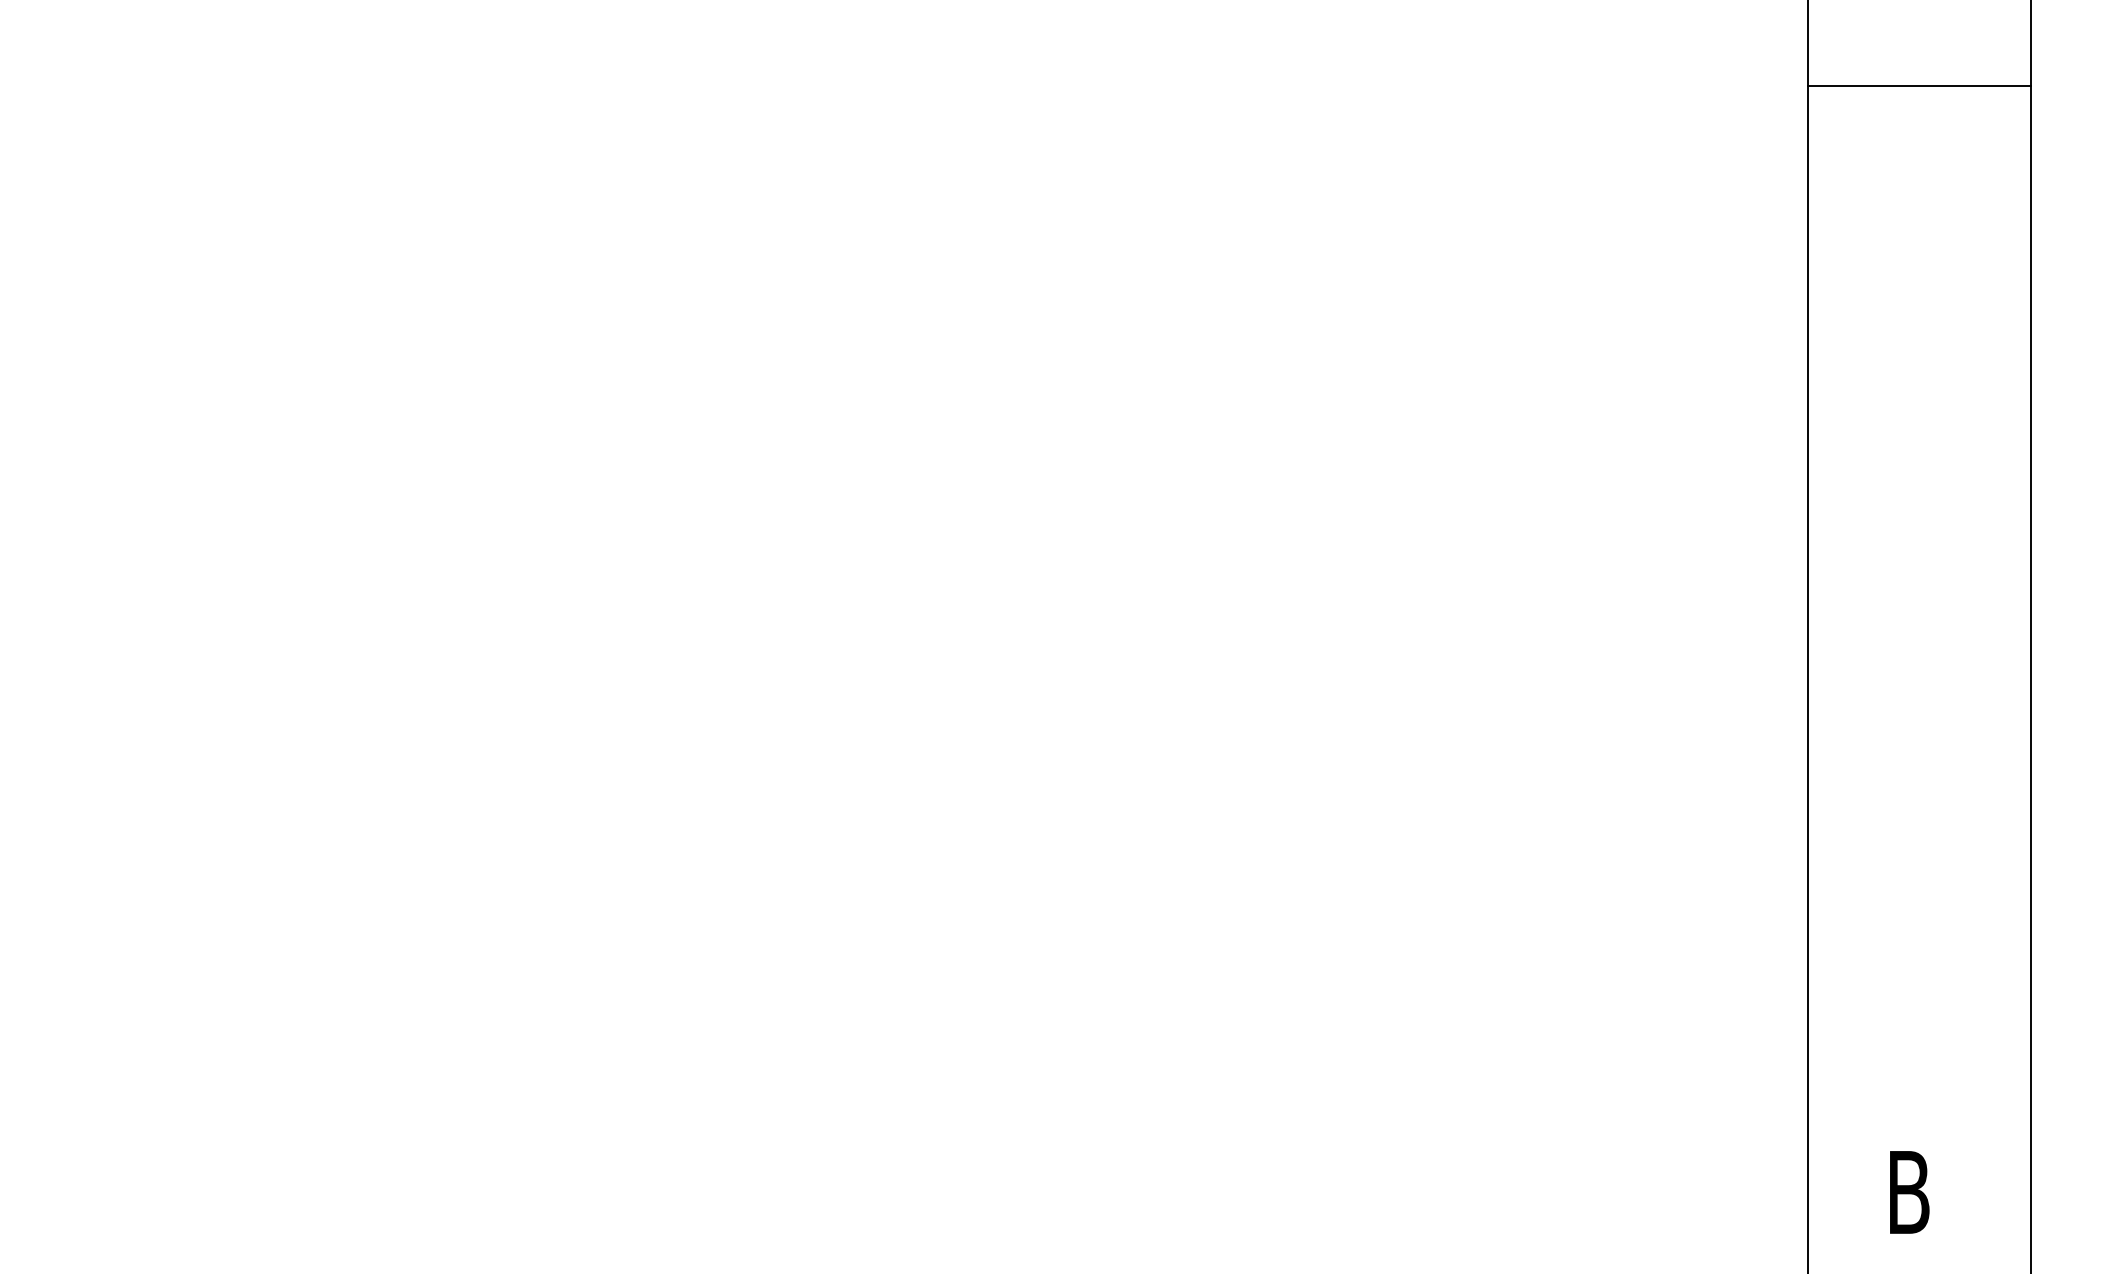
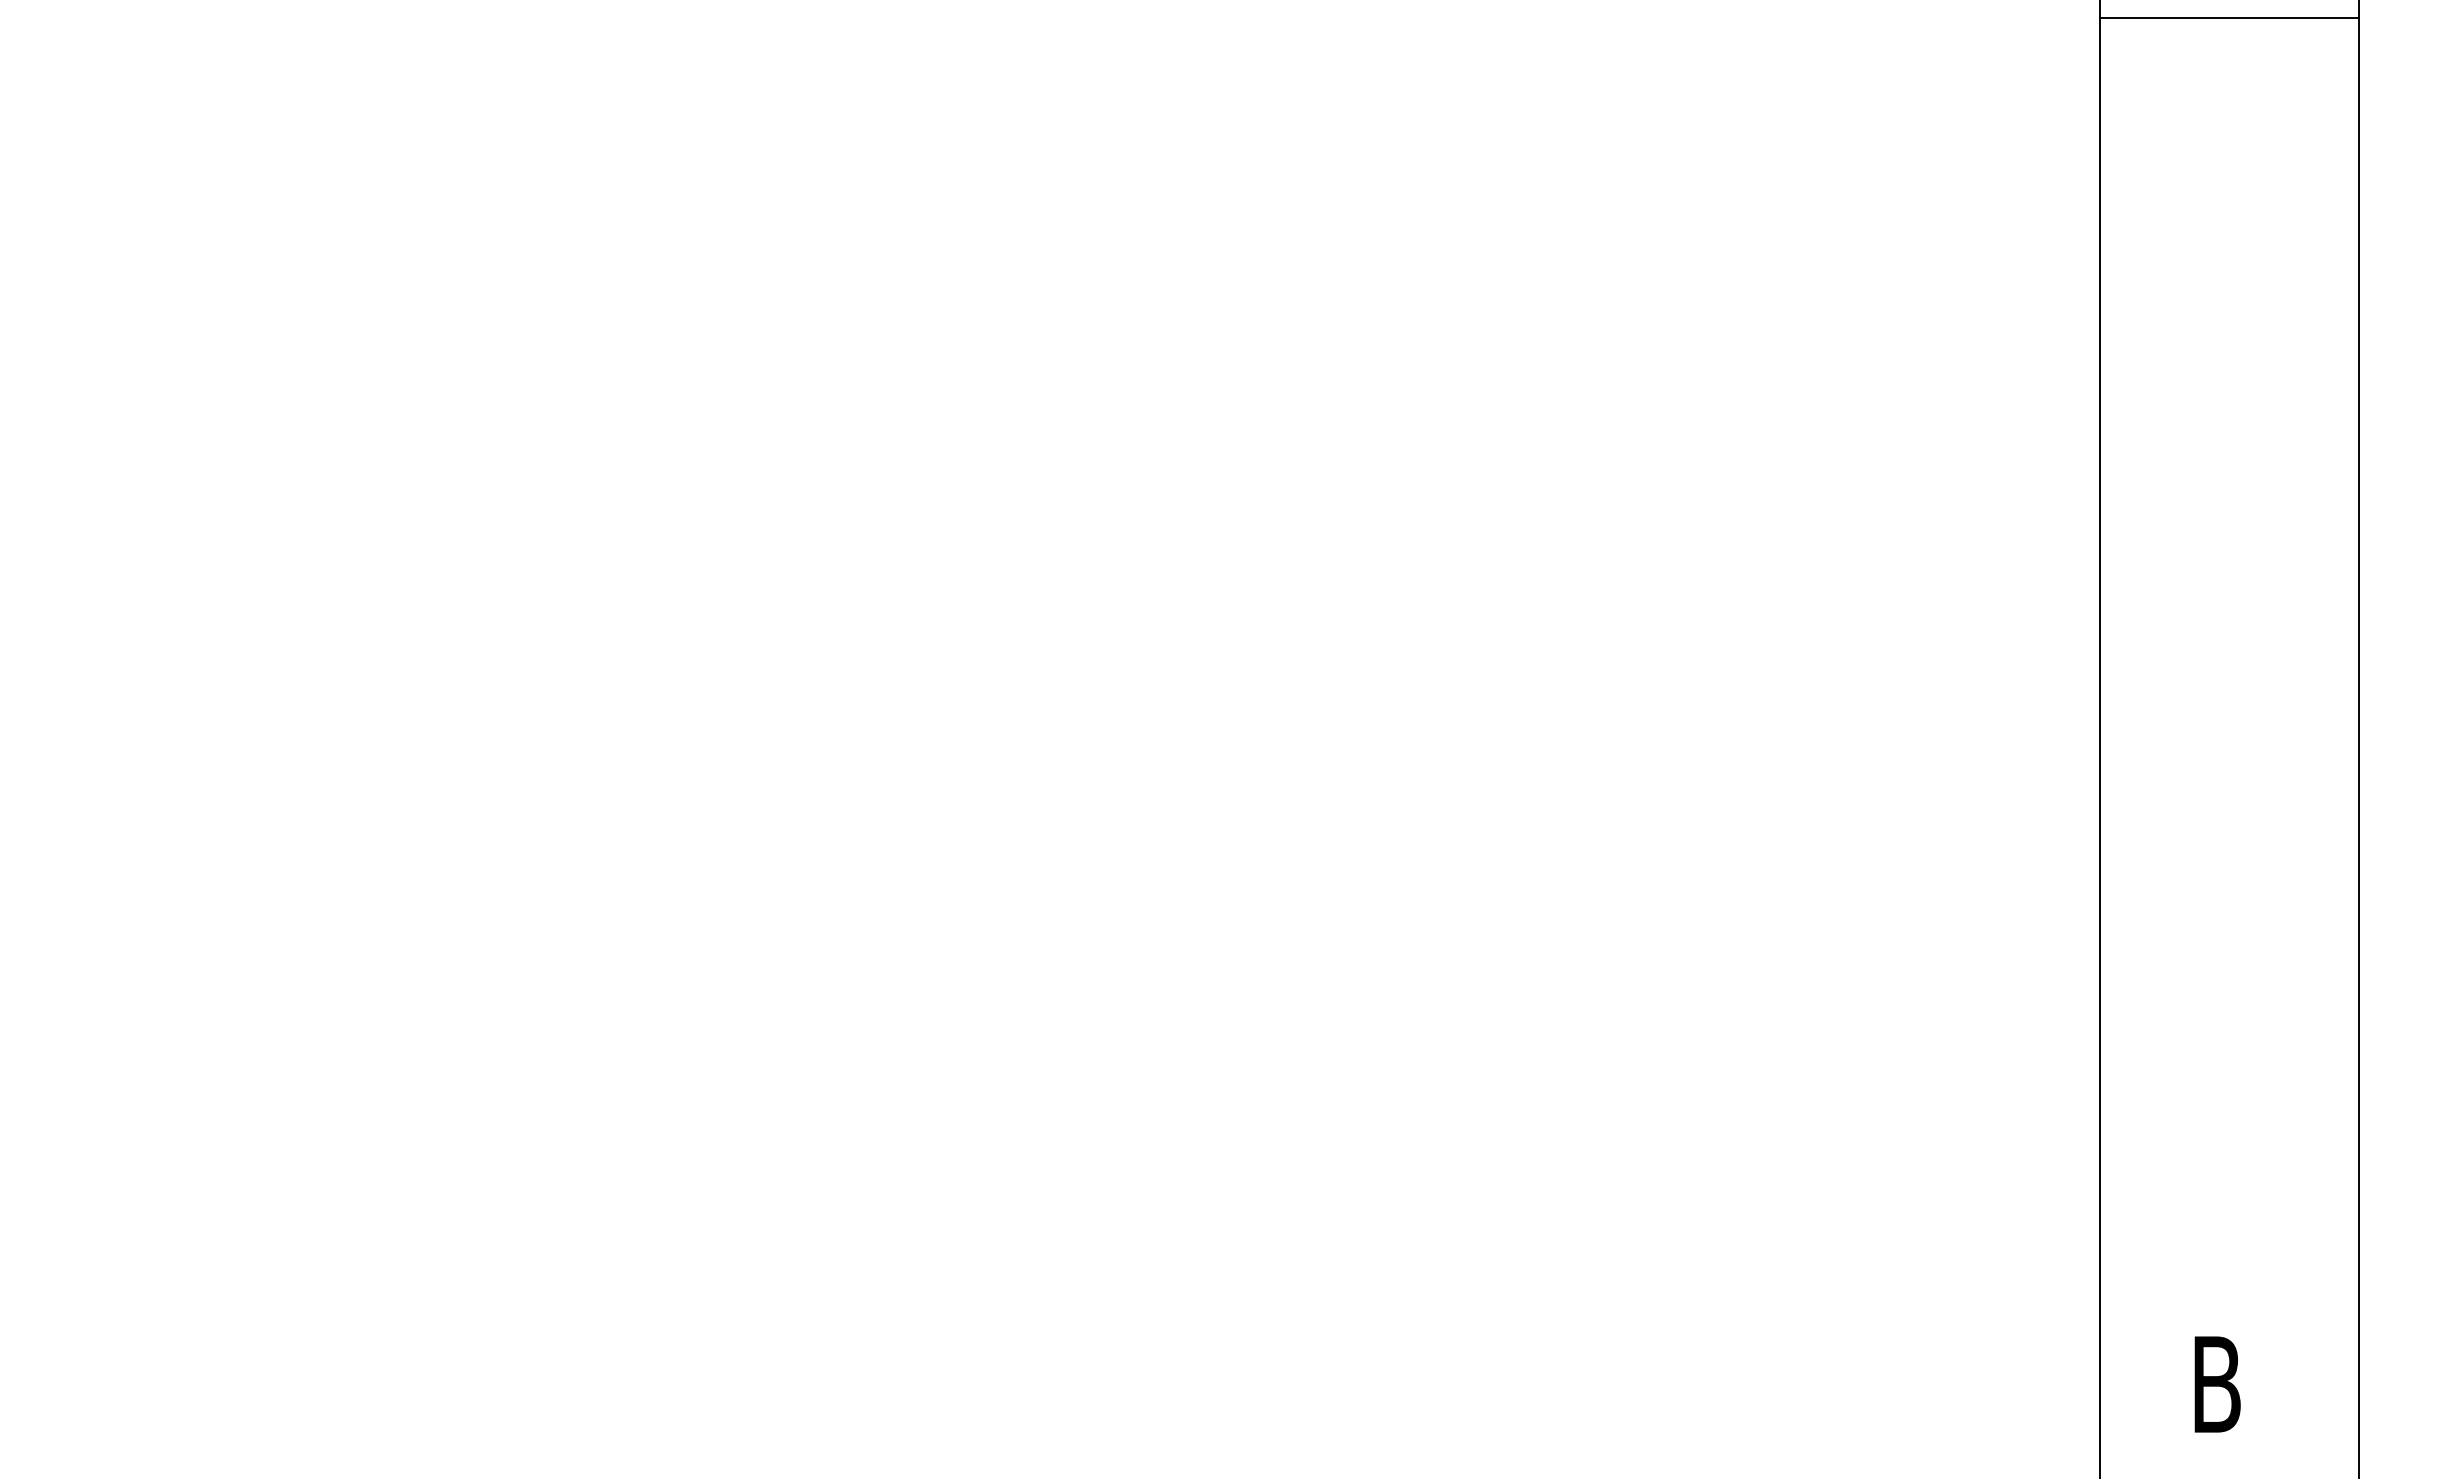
line: (1919, 85) -> (2229, 17), moved

